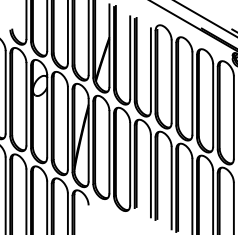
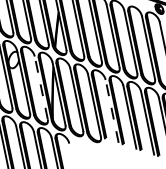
line: (67, 127) -> (40, 87), solid -> dashed
line: (150, 175) -> (111, 111), solid -> dashed

